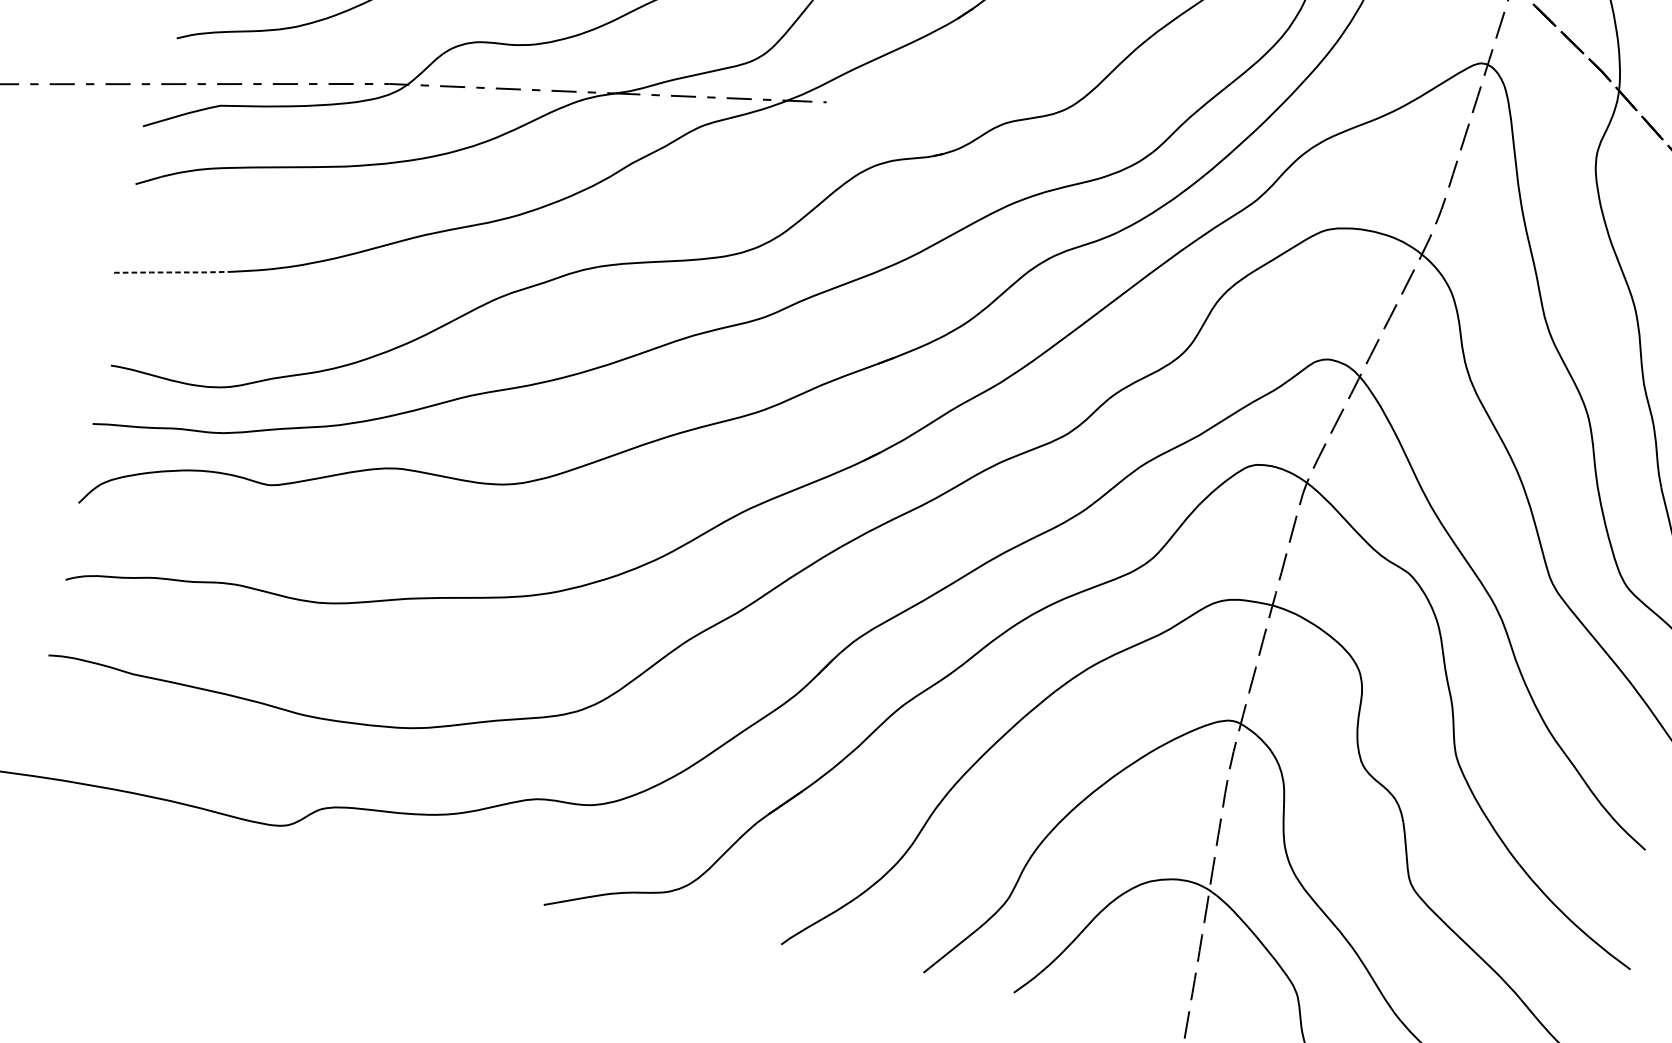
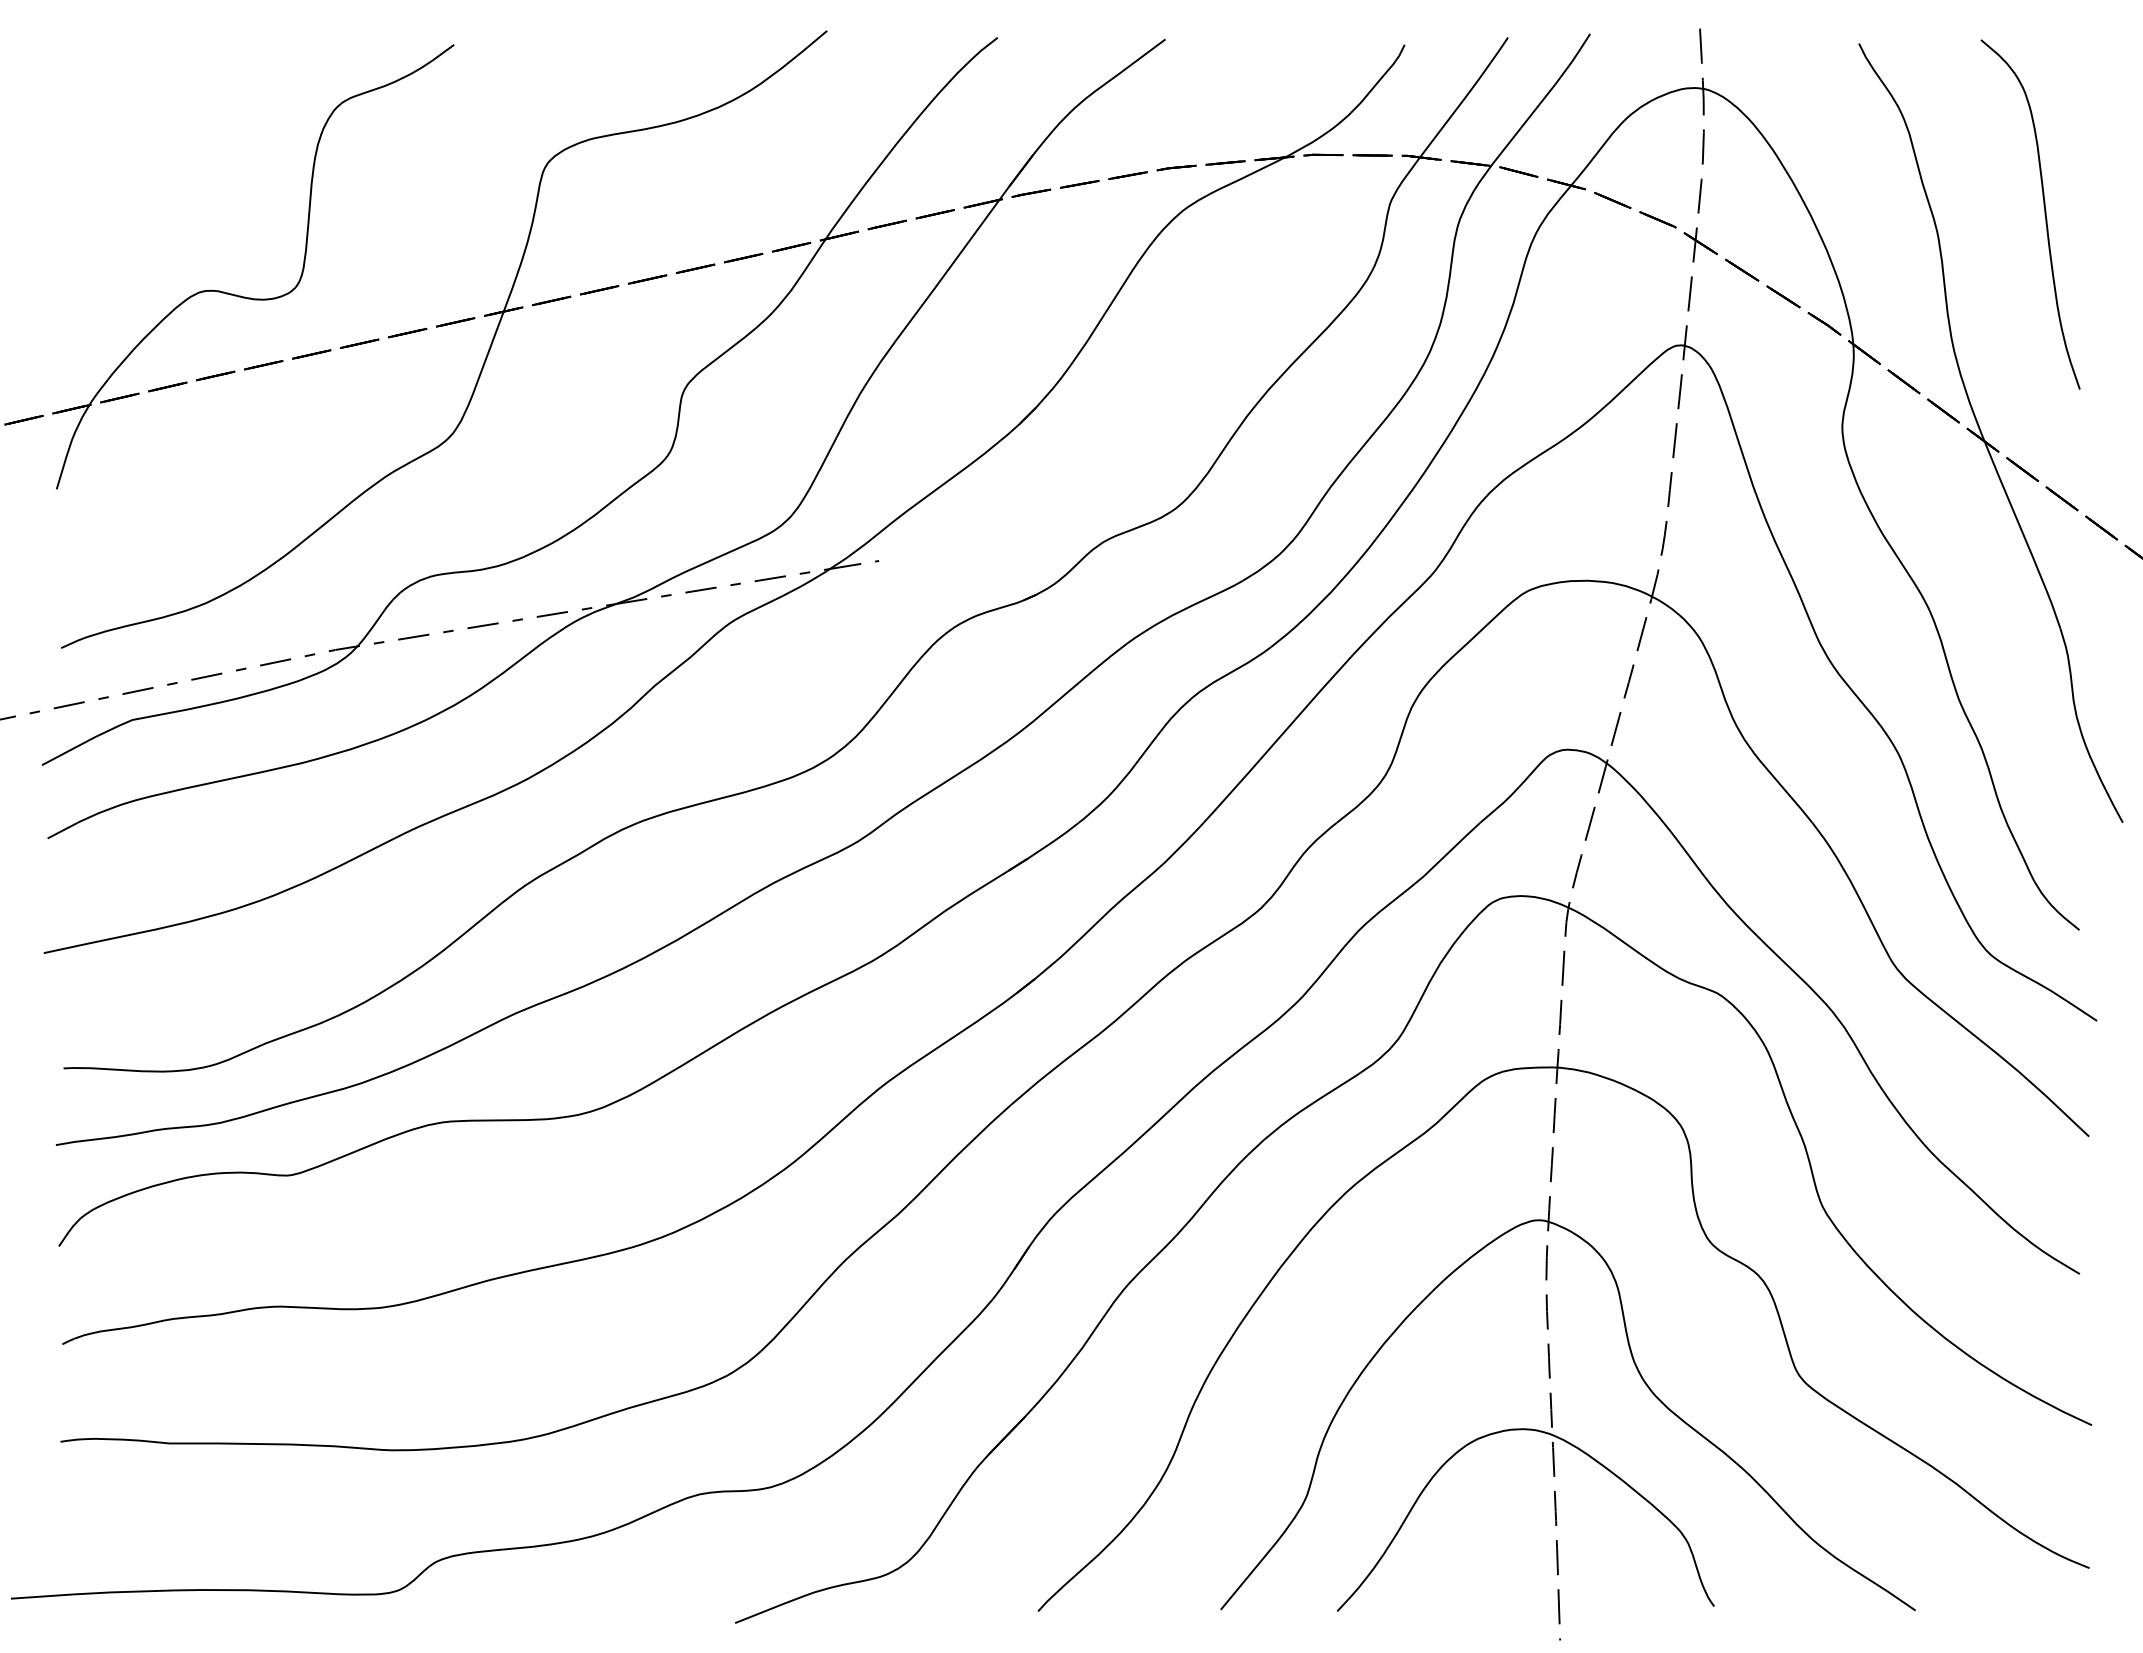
line: (173, 272) -> (116, 937), dashed -> solid

